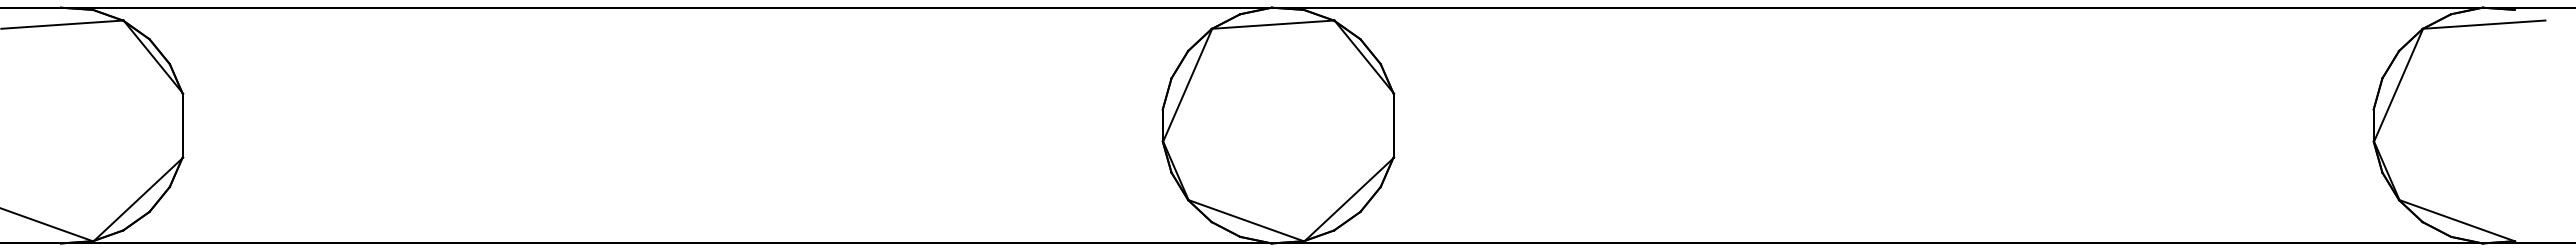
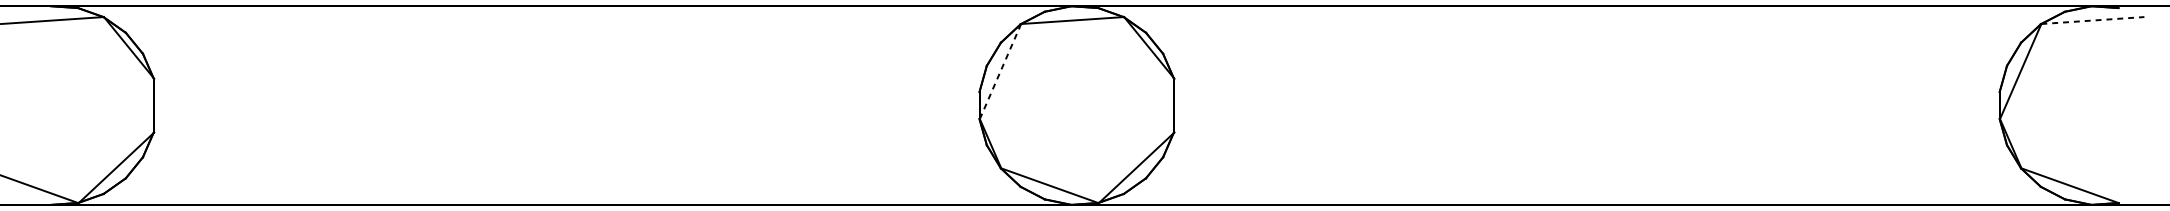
line: (2484, 24) -> (2093, 20), solid -> dashed
line: (1187, 85) -> (1000, 71), solid -> dashed

